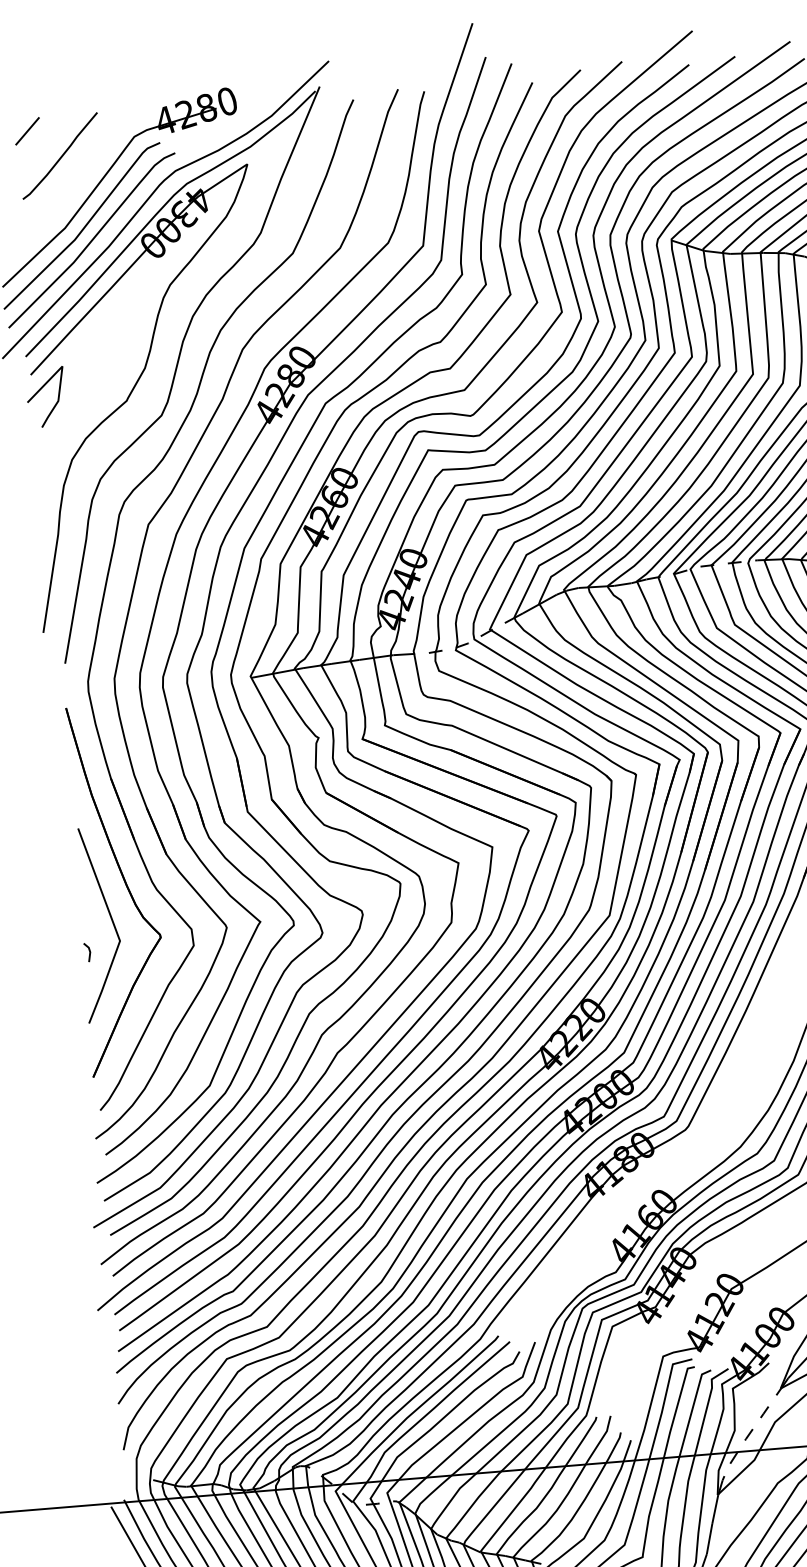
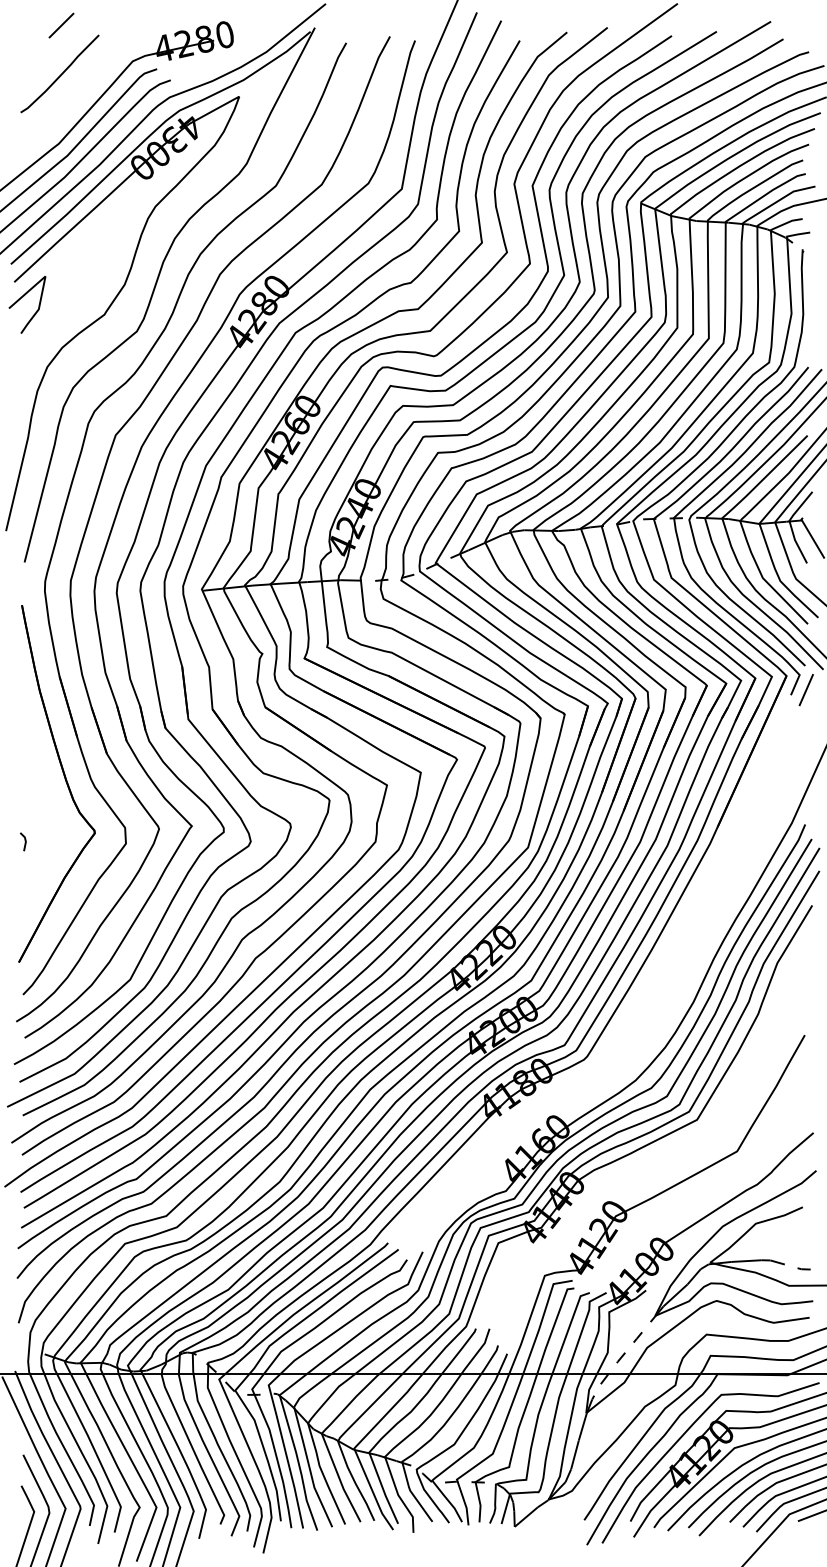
line: (27, 131) -> (61, 25), moved
line: (111, 921) -> (48, 813), removed

